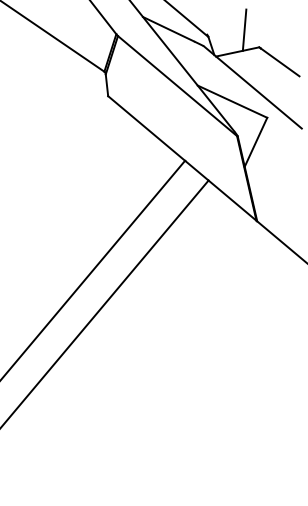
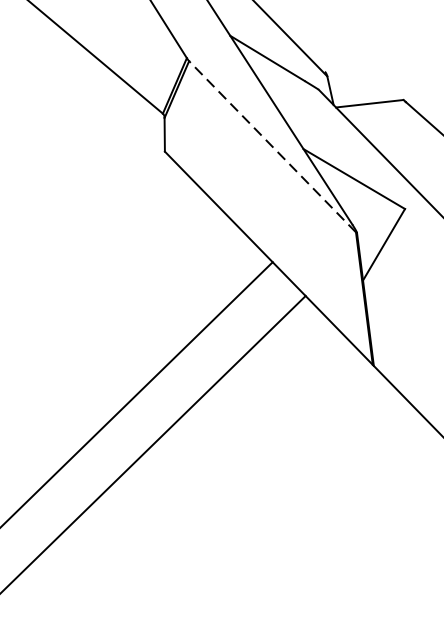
line: (244, 29) -> (383, 70), removed
line: (177, 86) -> (272, 147), solid -> dashed

